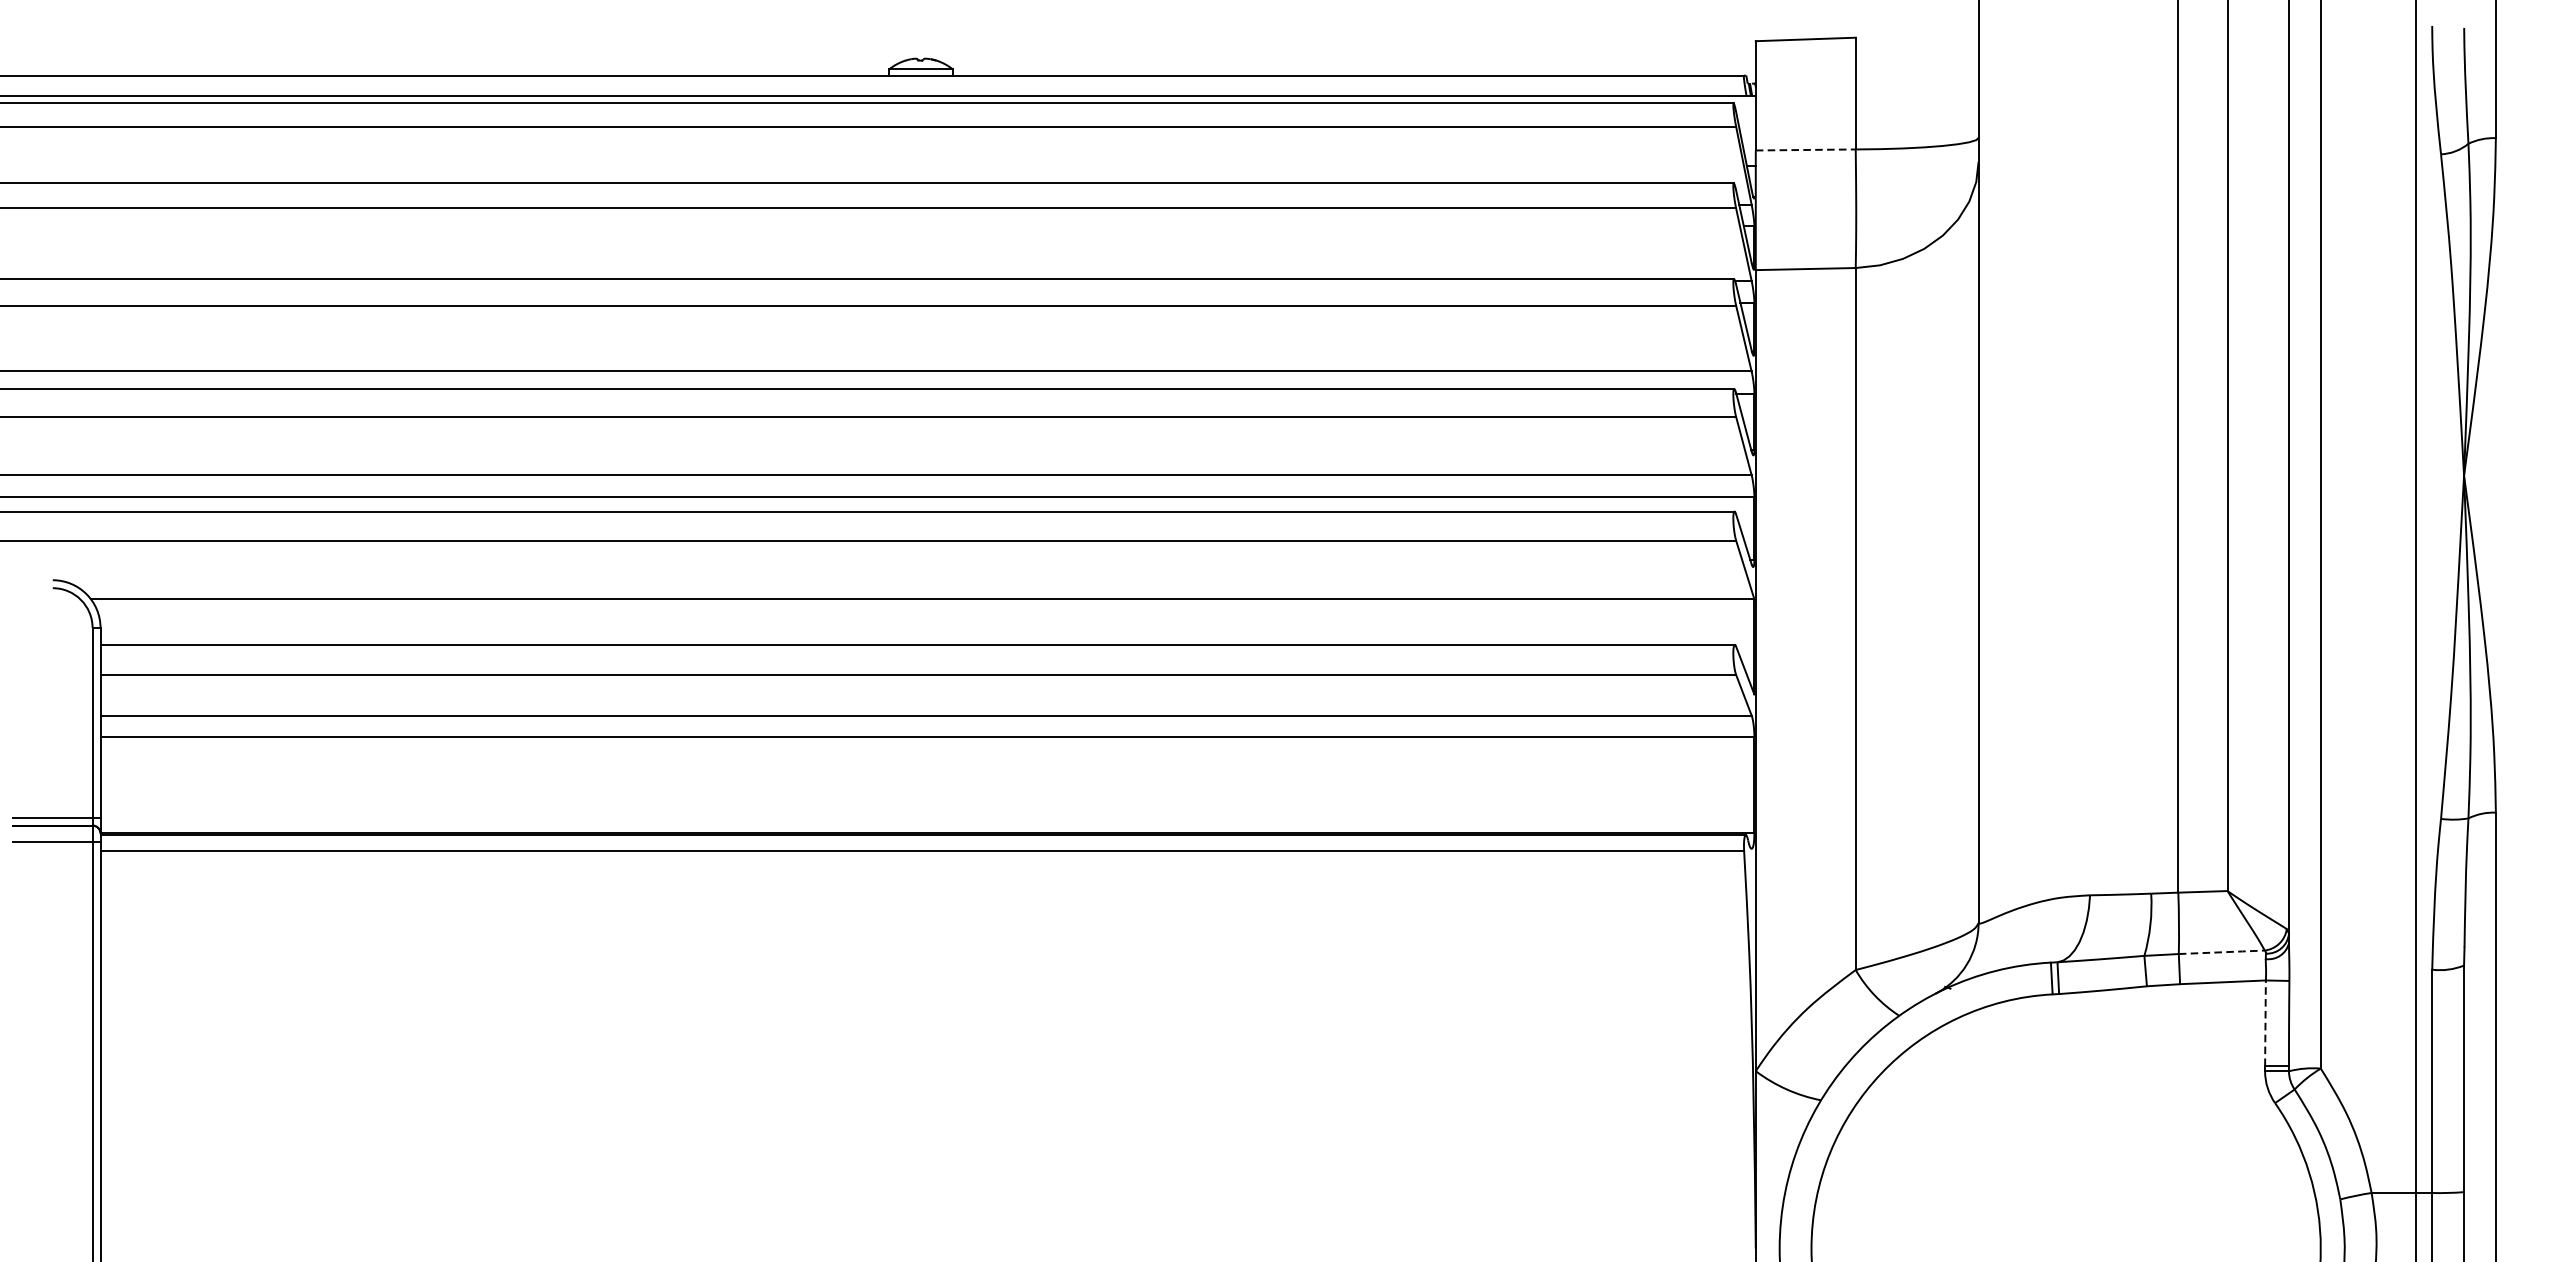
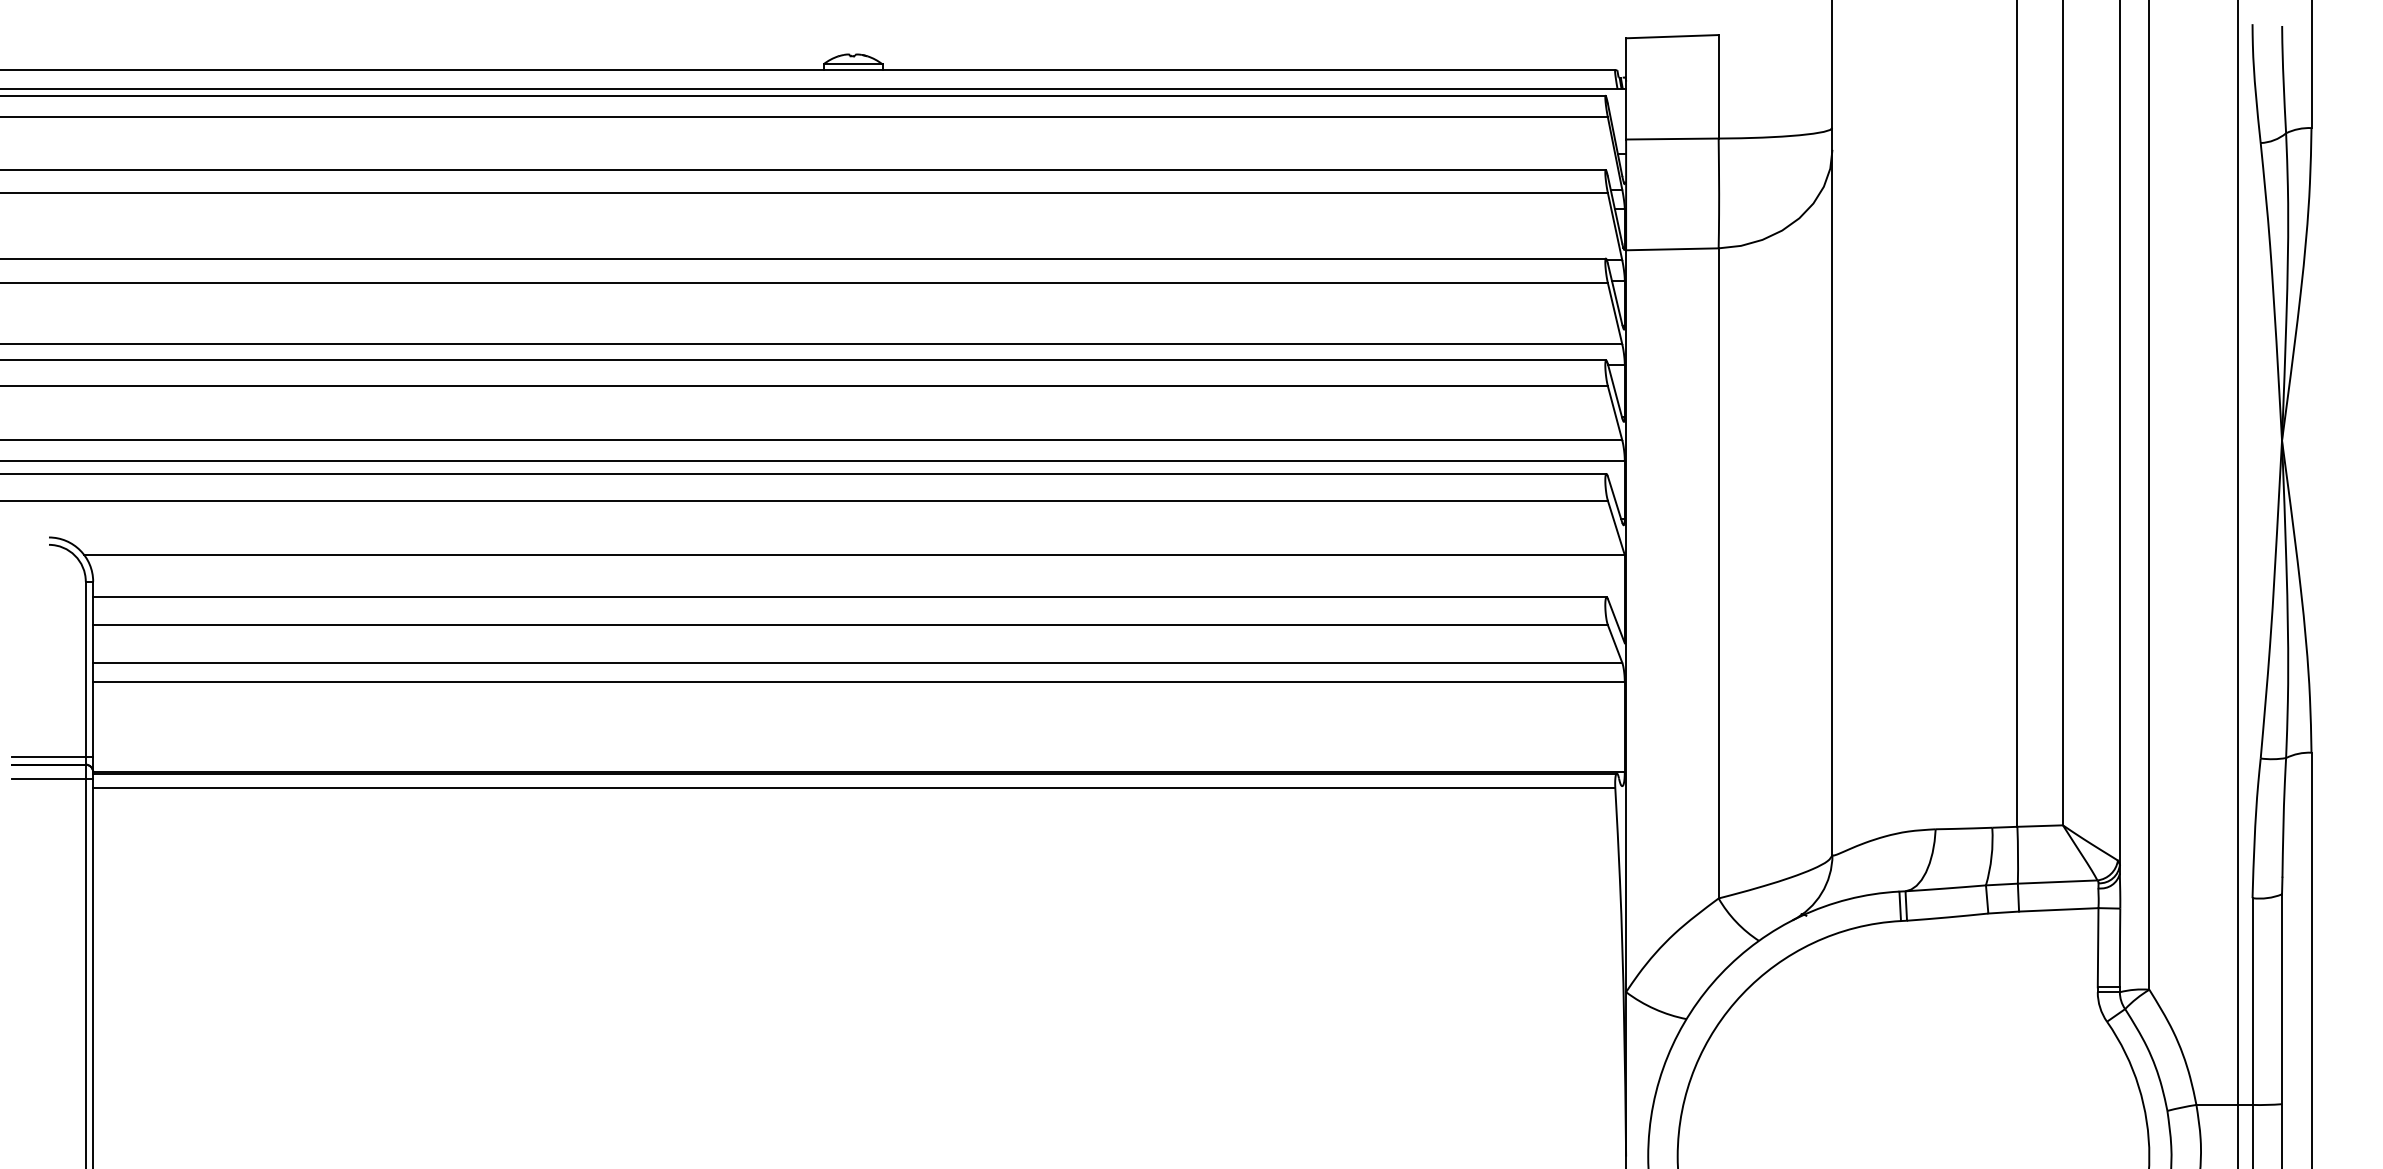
line: (1805, 150) -> (1672, 139), dashed -> solid
line: (2222, 952) -> (2058, 882), dashed -> solid
line: (2265, 1022) -> (2098, 947), dashed -> solid

